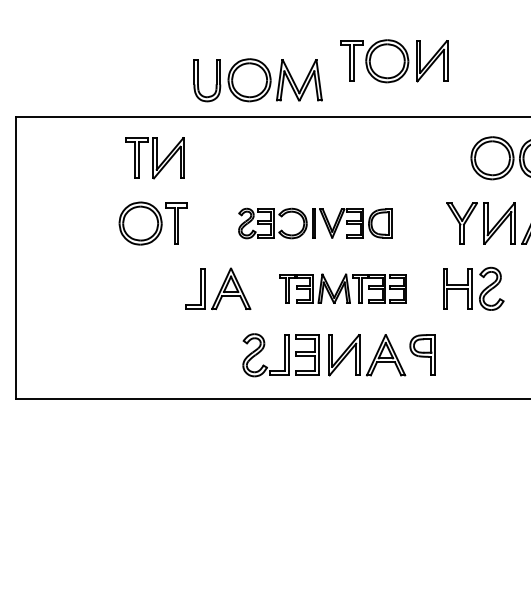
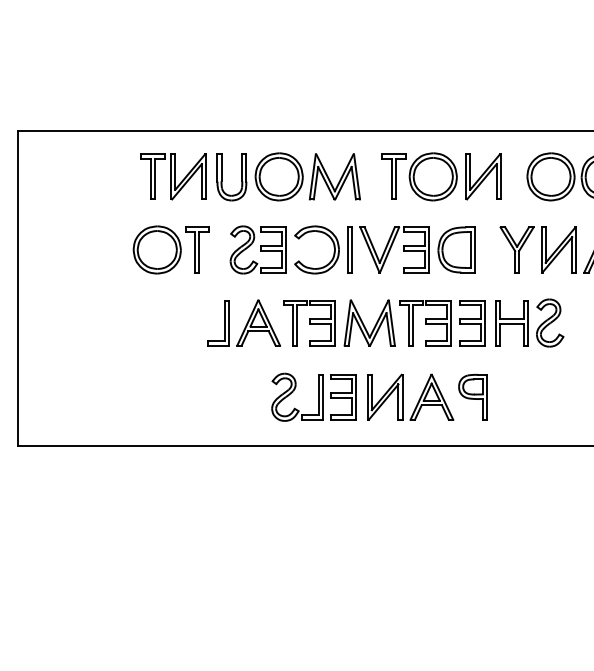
part: (394, 61) -> (441, 177), moved
part: (257, 80) -> (288, 177), moved
part: (315, 223) -> (352, 249), size x1.43
part: (342, 288) -> (383, 322), size x1.43

